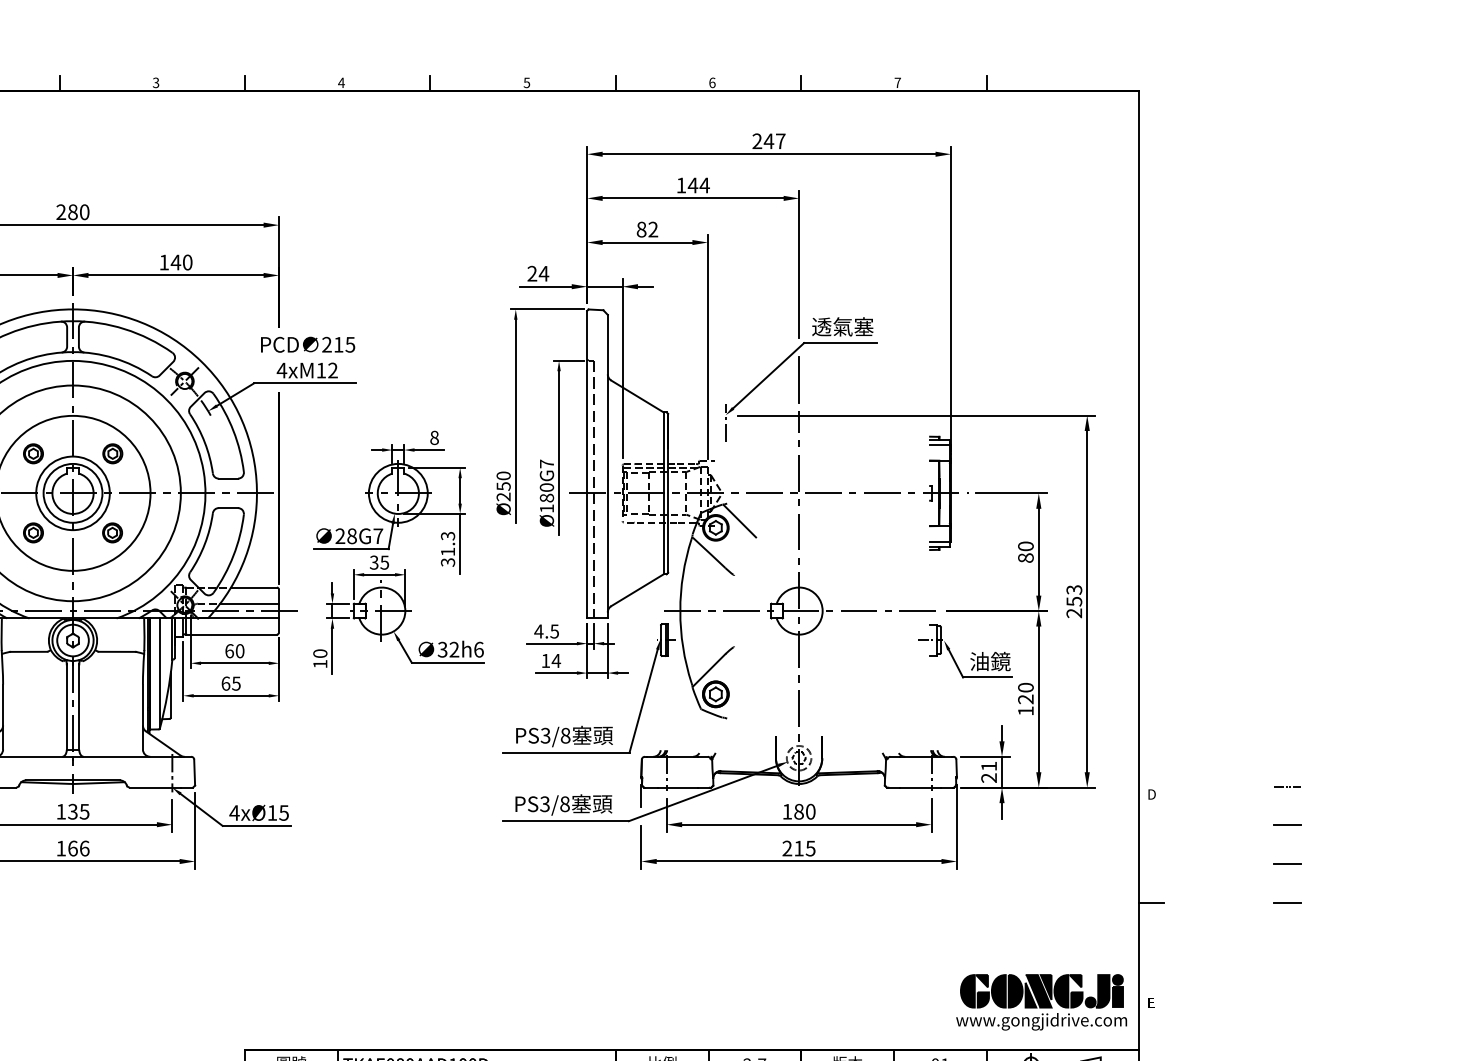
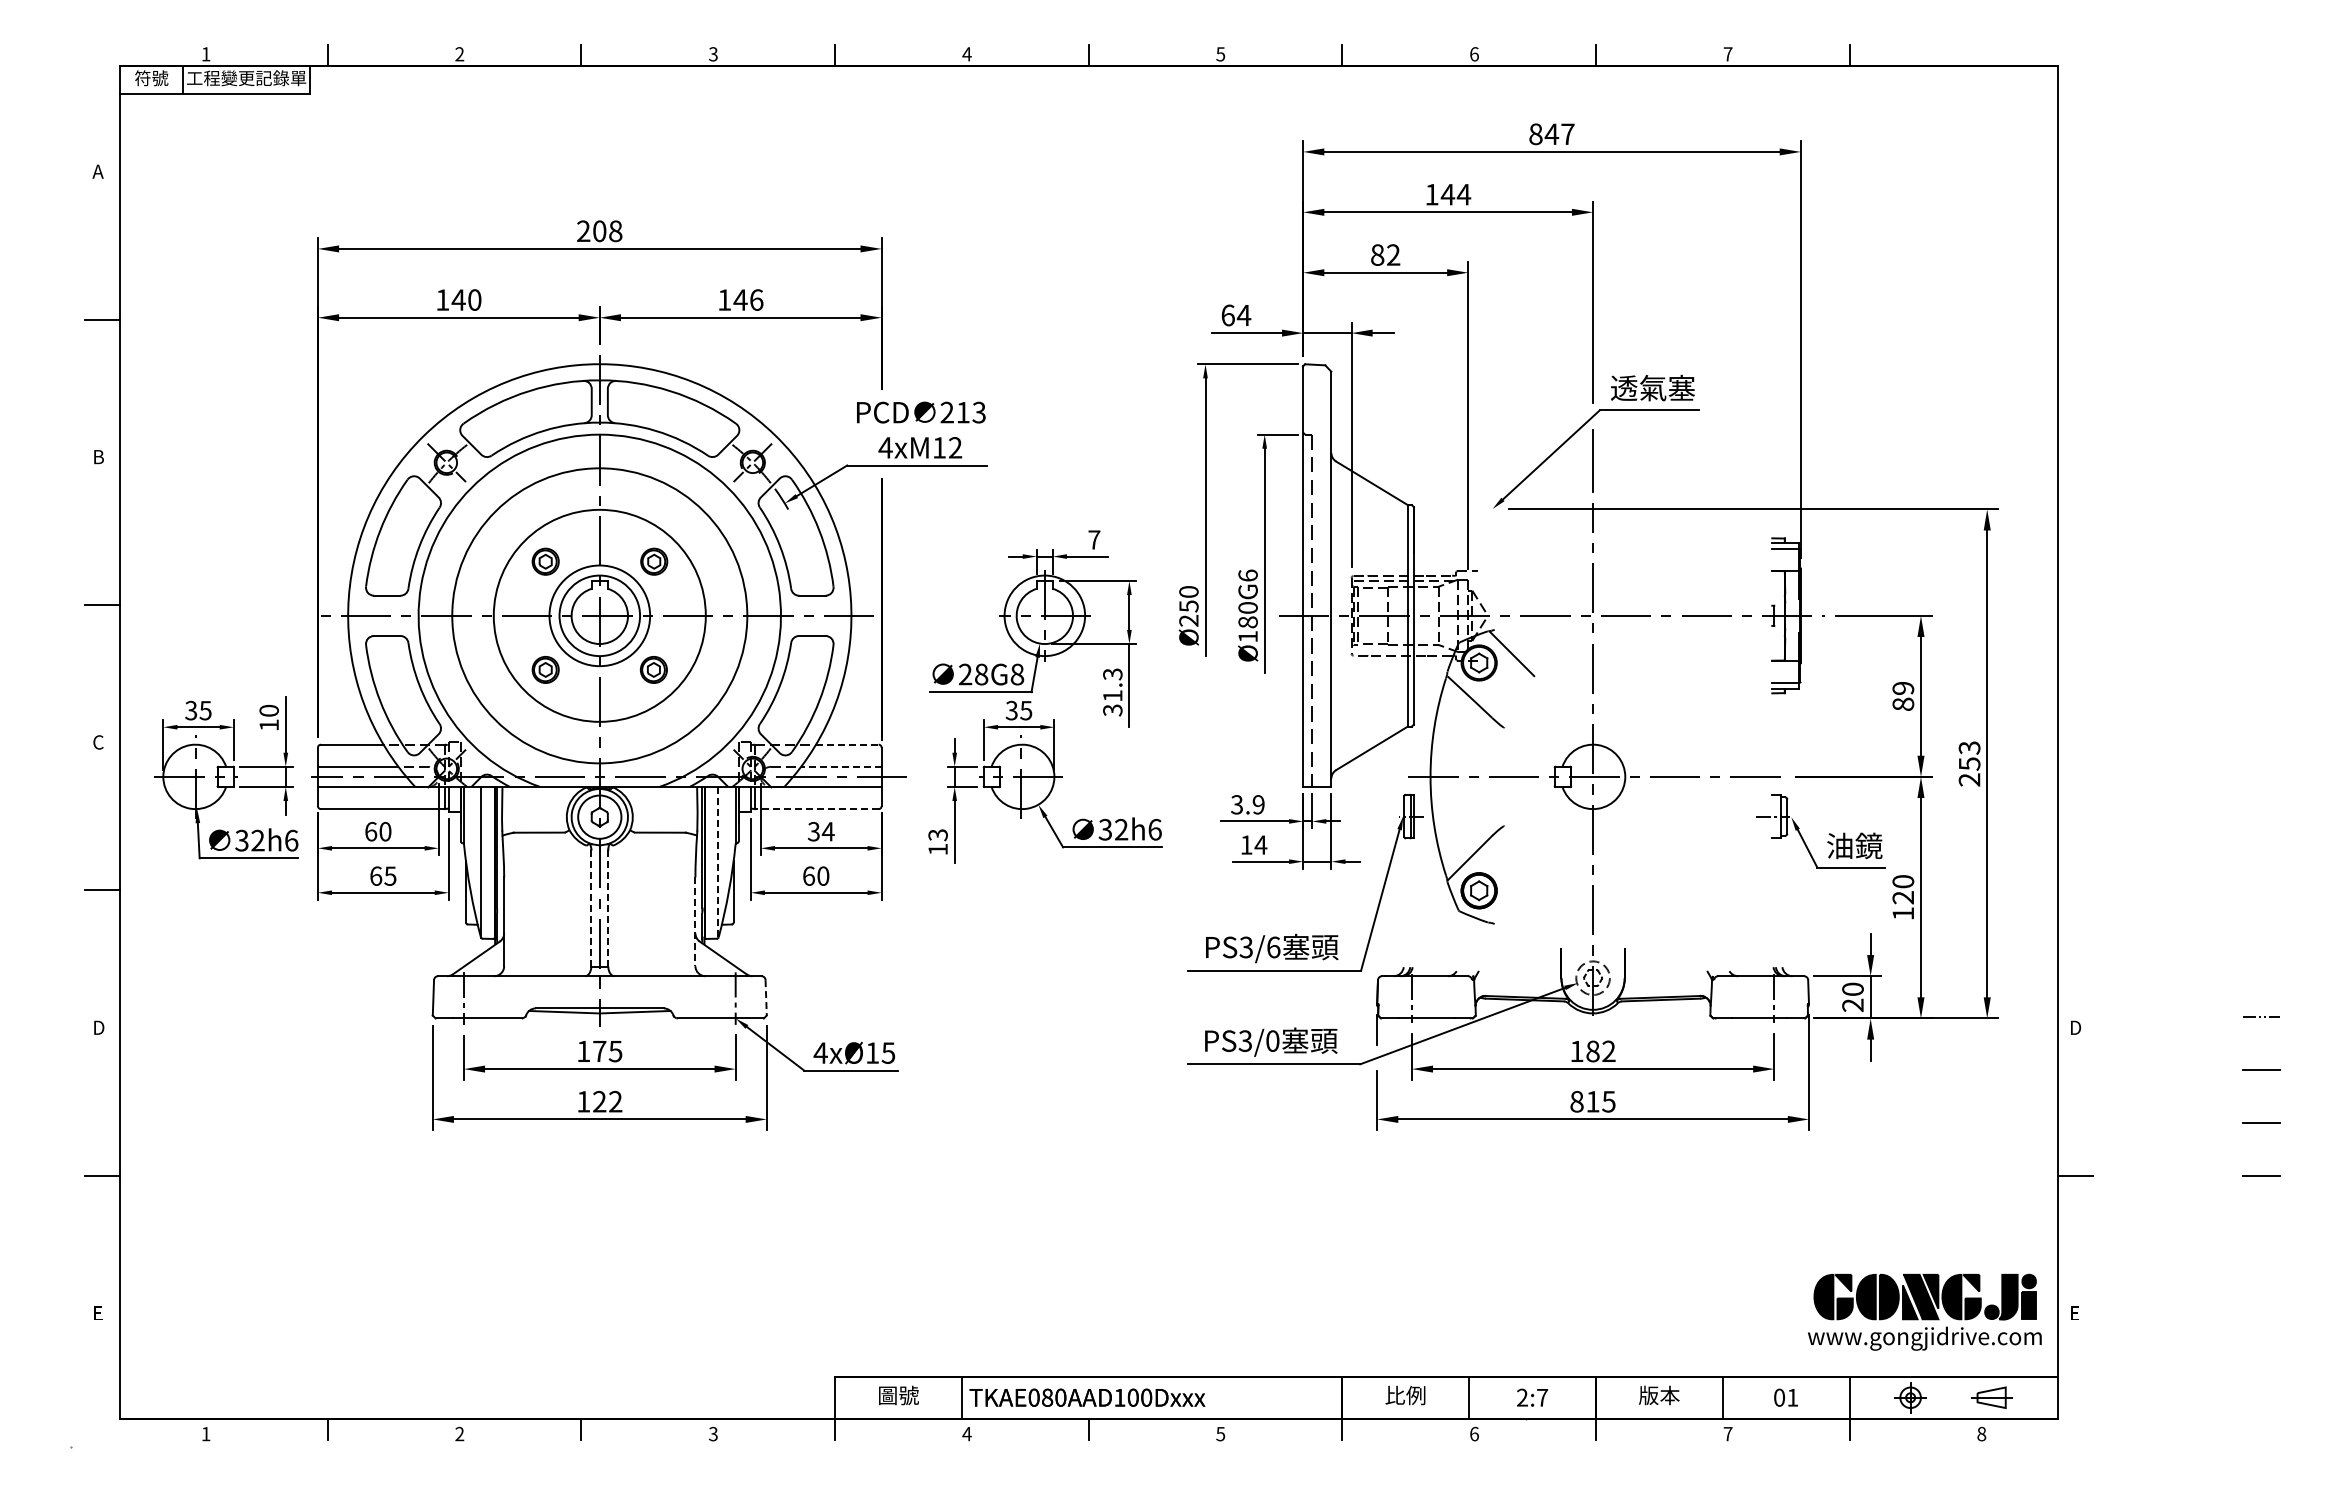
text: (757, 141) -> (1535, 134), 247 -> 847
text: (78, 212) -> (607, 231), 280 -> 208
text: (187, 262) -> (756, 299), 140 -> 146
text: (531, 273) -> (1227, 315), 24 -> 64
text: (350, 343) -> (979, 411), 215 -> 213
line: (725, 422) -> (1492, 519), removed
text: (434, 437) -> (1094, 539), 8 -> 7
text: (546, 463) -> (1247, 575), Ø180G7 -> Ø180G6
text: (378, 536) -> (1017, 674), 28G7 -> 28G8
text: (1026, 545) -> (1903, 687), 80 -> 89
line: (254, 587) -> (847, 744), solid -> dashed
line: (248, 603) -> (840, 766), solid -> dashed
text: (546, 631) -> (1247, 804), 4.5 -> 3.9
line: (231, 634) -> (816, 809), solid -> dashed
text: (235, 651) -> (821, 831), 60 -> 34
text: (319, 653) -> (937, 835), 10 -> 13
line: (159, 673) -> (718, 862), solid -> dashed
text: (236, 683) -> (823, 875), 65 -> 60
line: (66, 706) -> (591, 907), solid -> dashed
line: (79, 707) -> (608, 908), solid -> dashed
line: (142, 717) -> (695, 922), solid -> dashed
text: (565, 735) -> (1273, 947), PS3/8 -> PS3/6
text: (988, 765) -> (1852, 988), 21 -> 20
line: (194, 772) -> (766, 997), solid -> dashed
text: (564, 803) -> (1272, 1040), PS3/8 -> PS3/0
text: (72, 811) -> (599, 1051), 135 -> 175
text: (810, 811) -> (1608, 1051), 180 -> 182
text: (78, 848) -> (607, 1101), 166 -> 122
text: (786, 848) -> (1576, 1101), 215 -> 815

